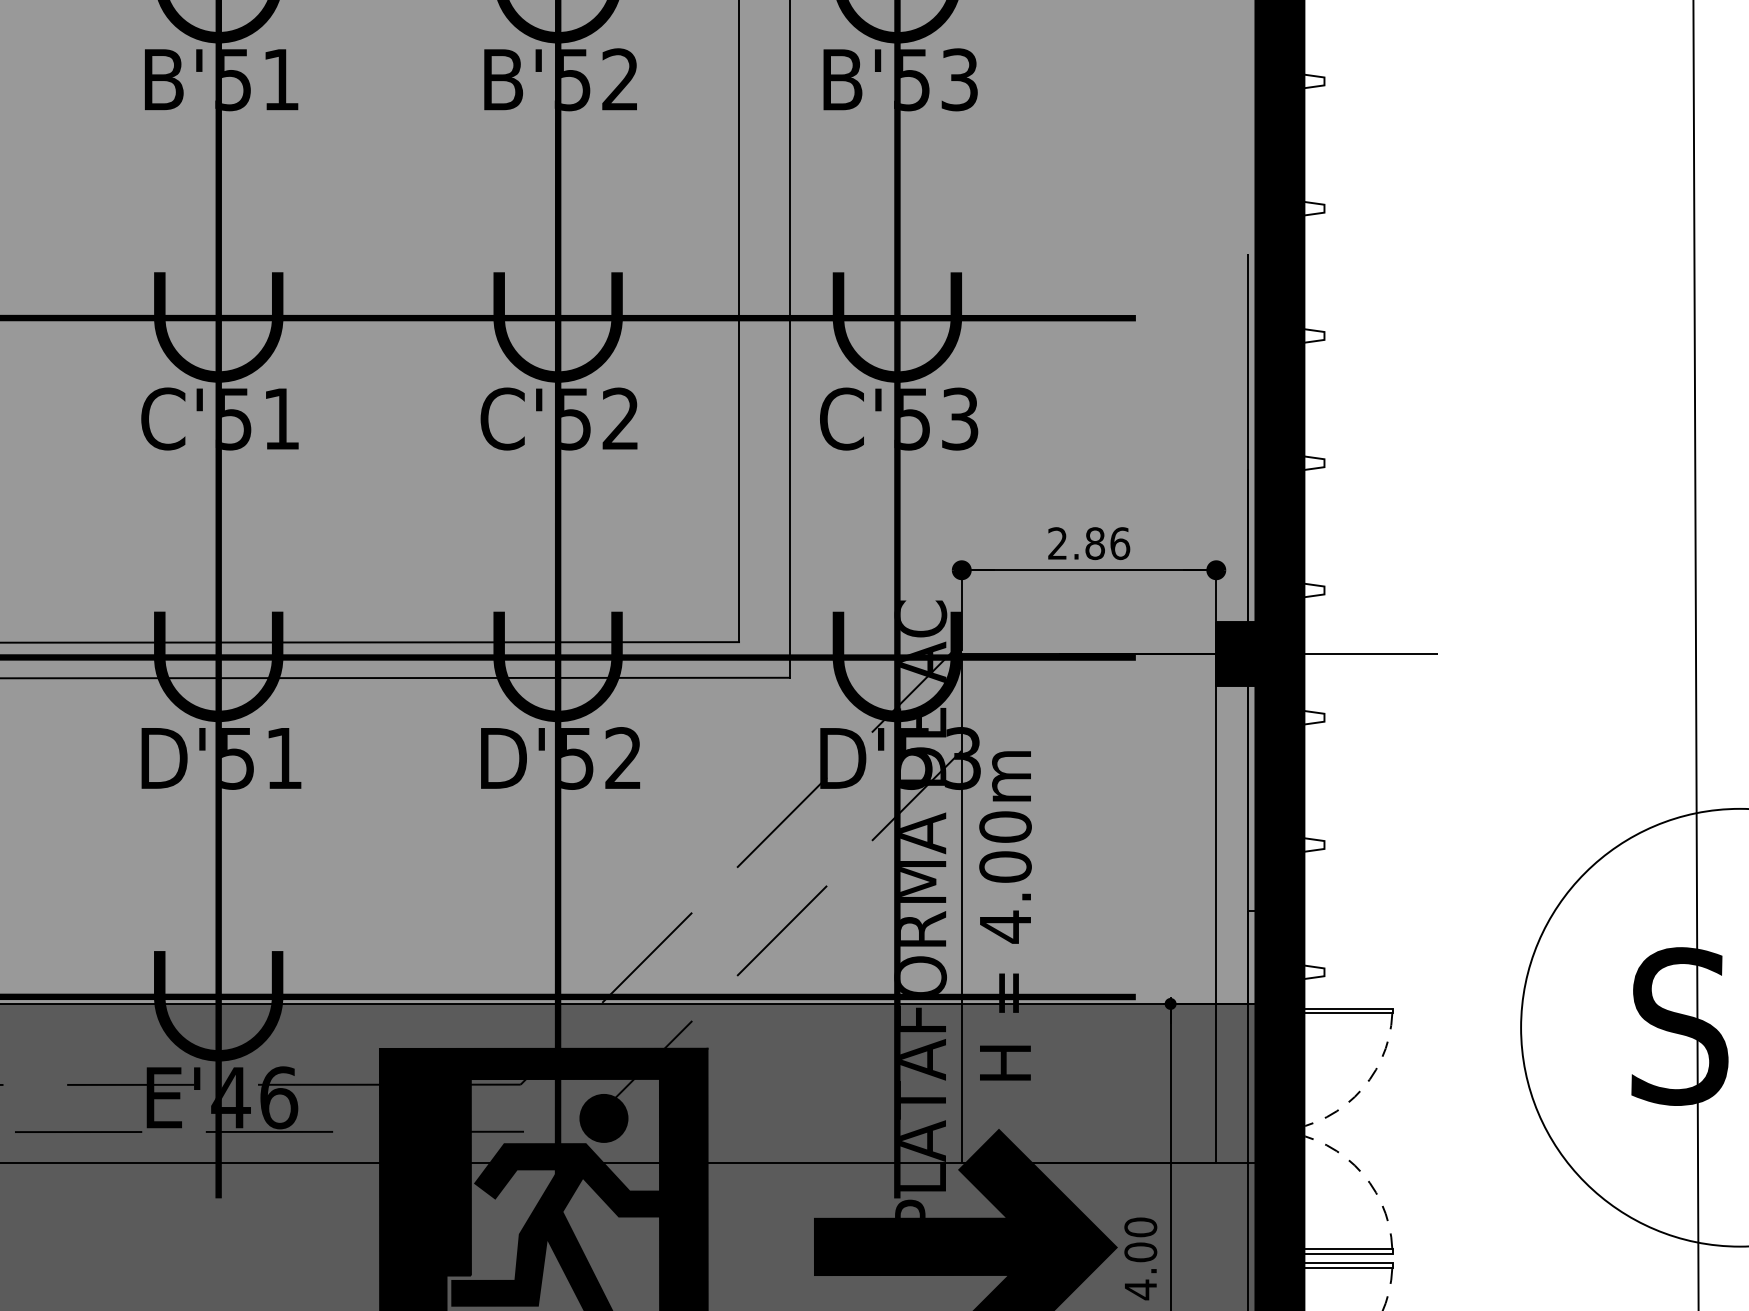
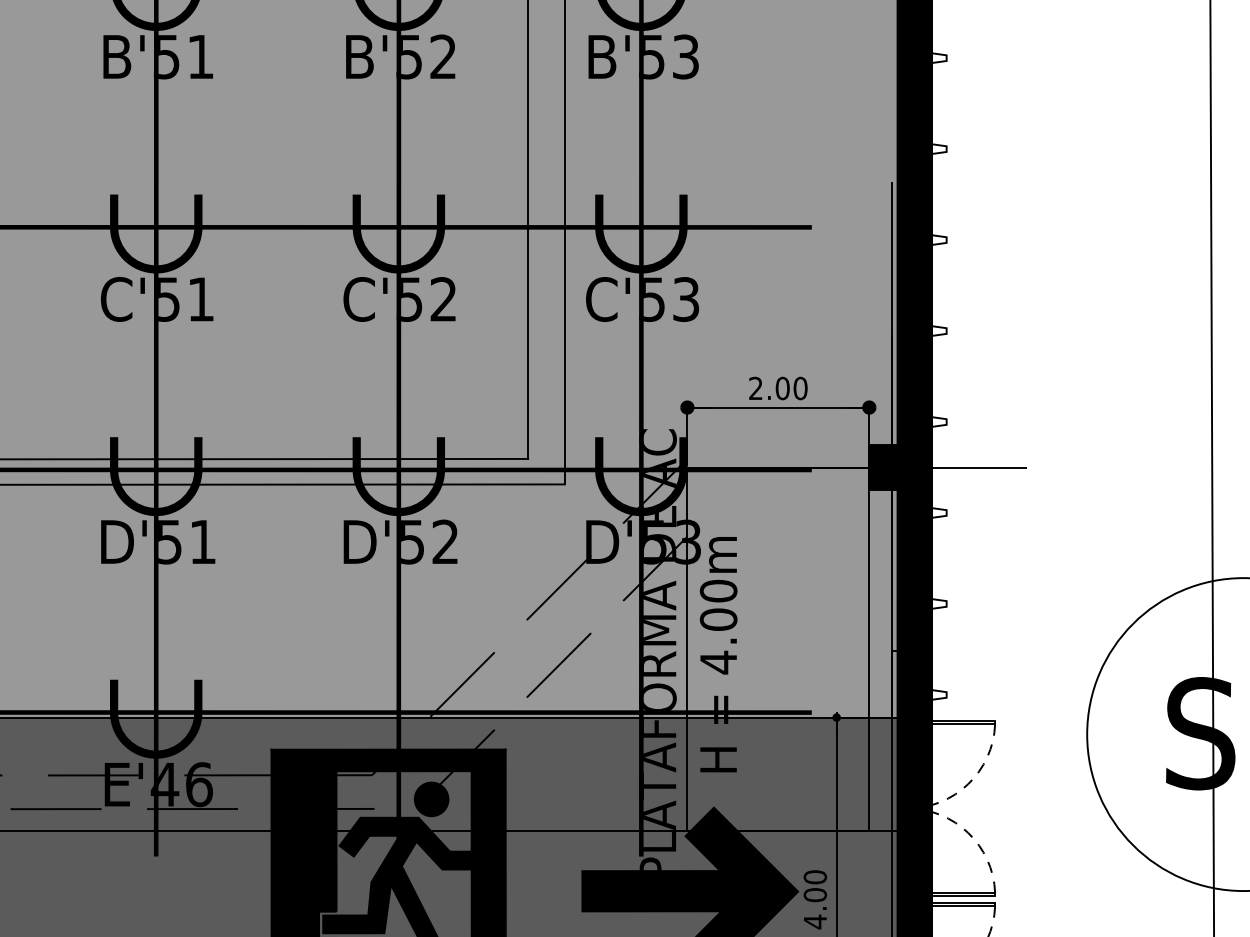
text: (1107, 543) -> (791, 388), 2.86 -> 2.00

